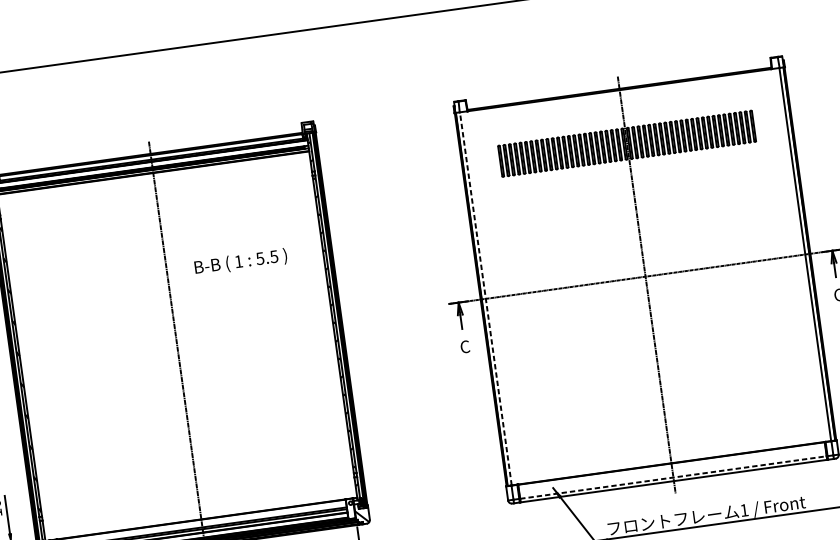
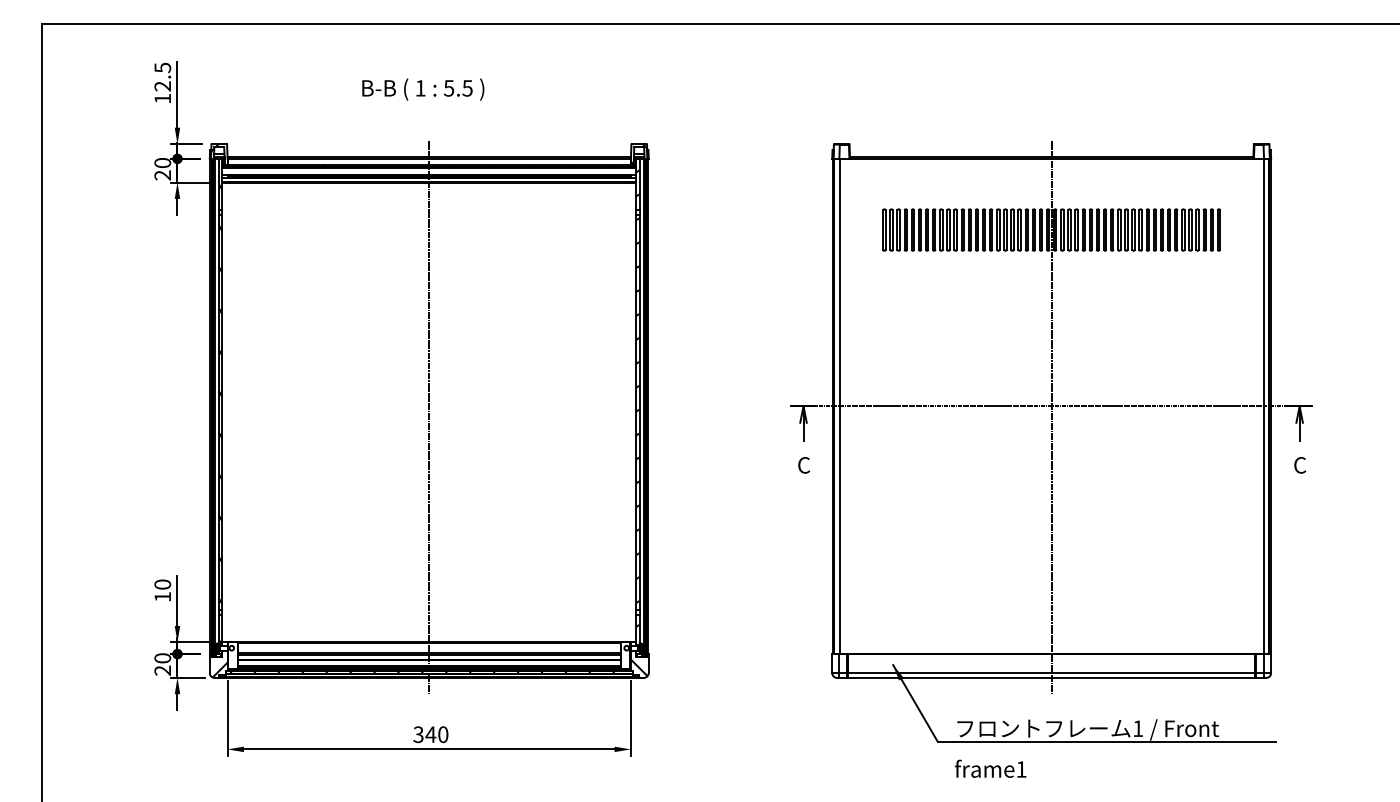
text: (241, 262) -> (423, 89), moved
line: (485, 298) -> (839, 406), dashed -> solid
line: (674, 477) -> (1052, 673), dashed -> solid

